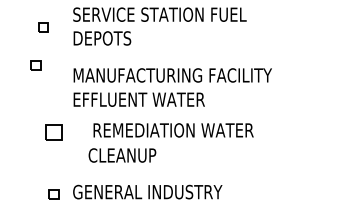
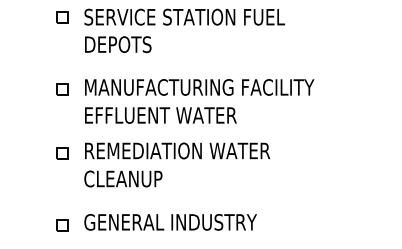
part: (43, 27) -> (62, 17), moved
part: (36, 65) -> (62, 89), moved
text: (173, 129) -> (177, 150), moved
part: (54, 132) -> (62, 153), size x0.62
text: (122, 155) -> (123, 178), moved

